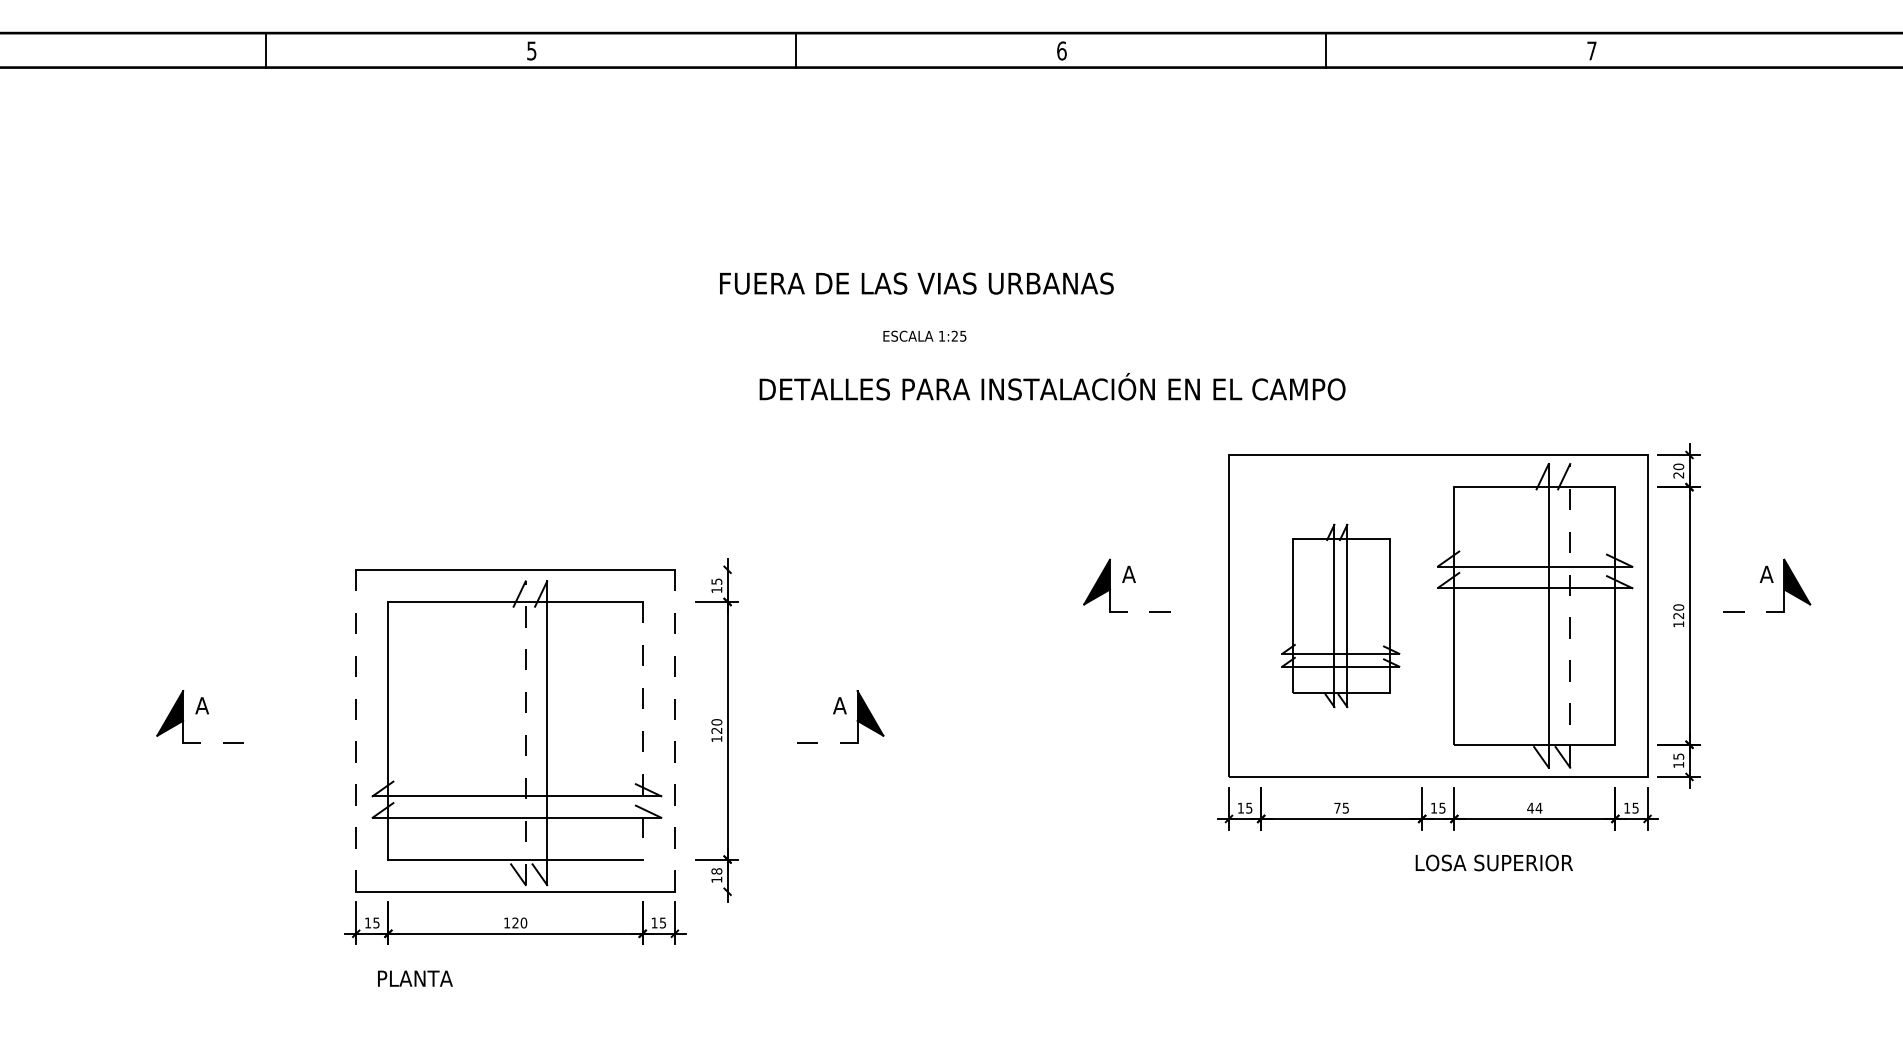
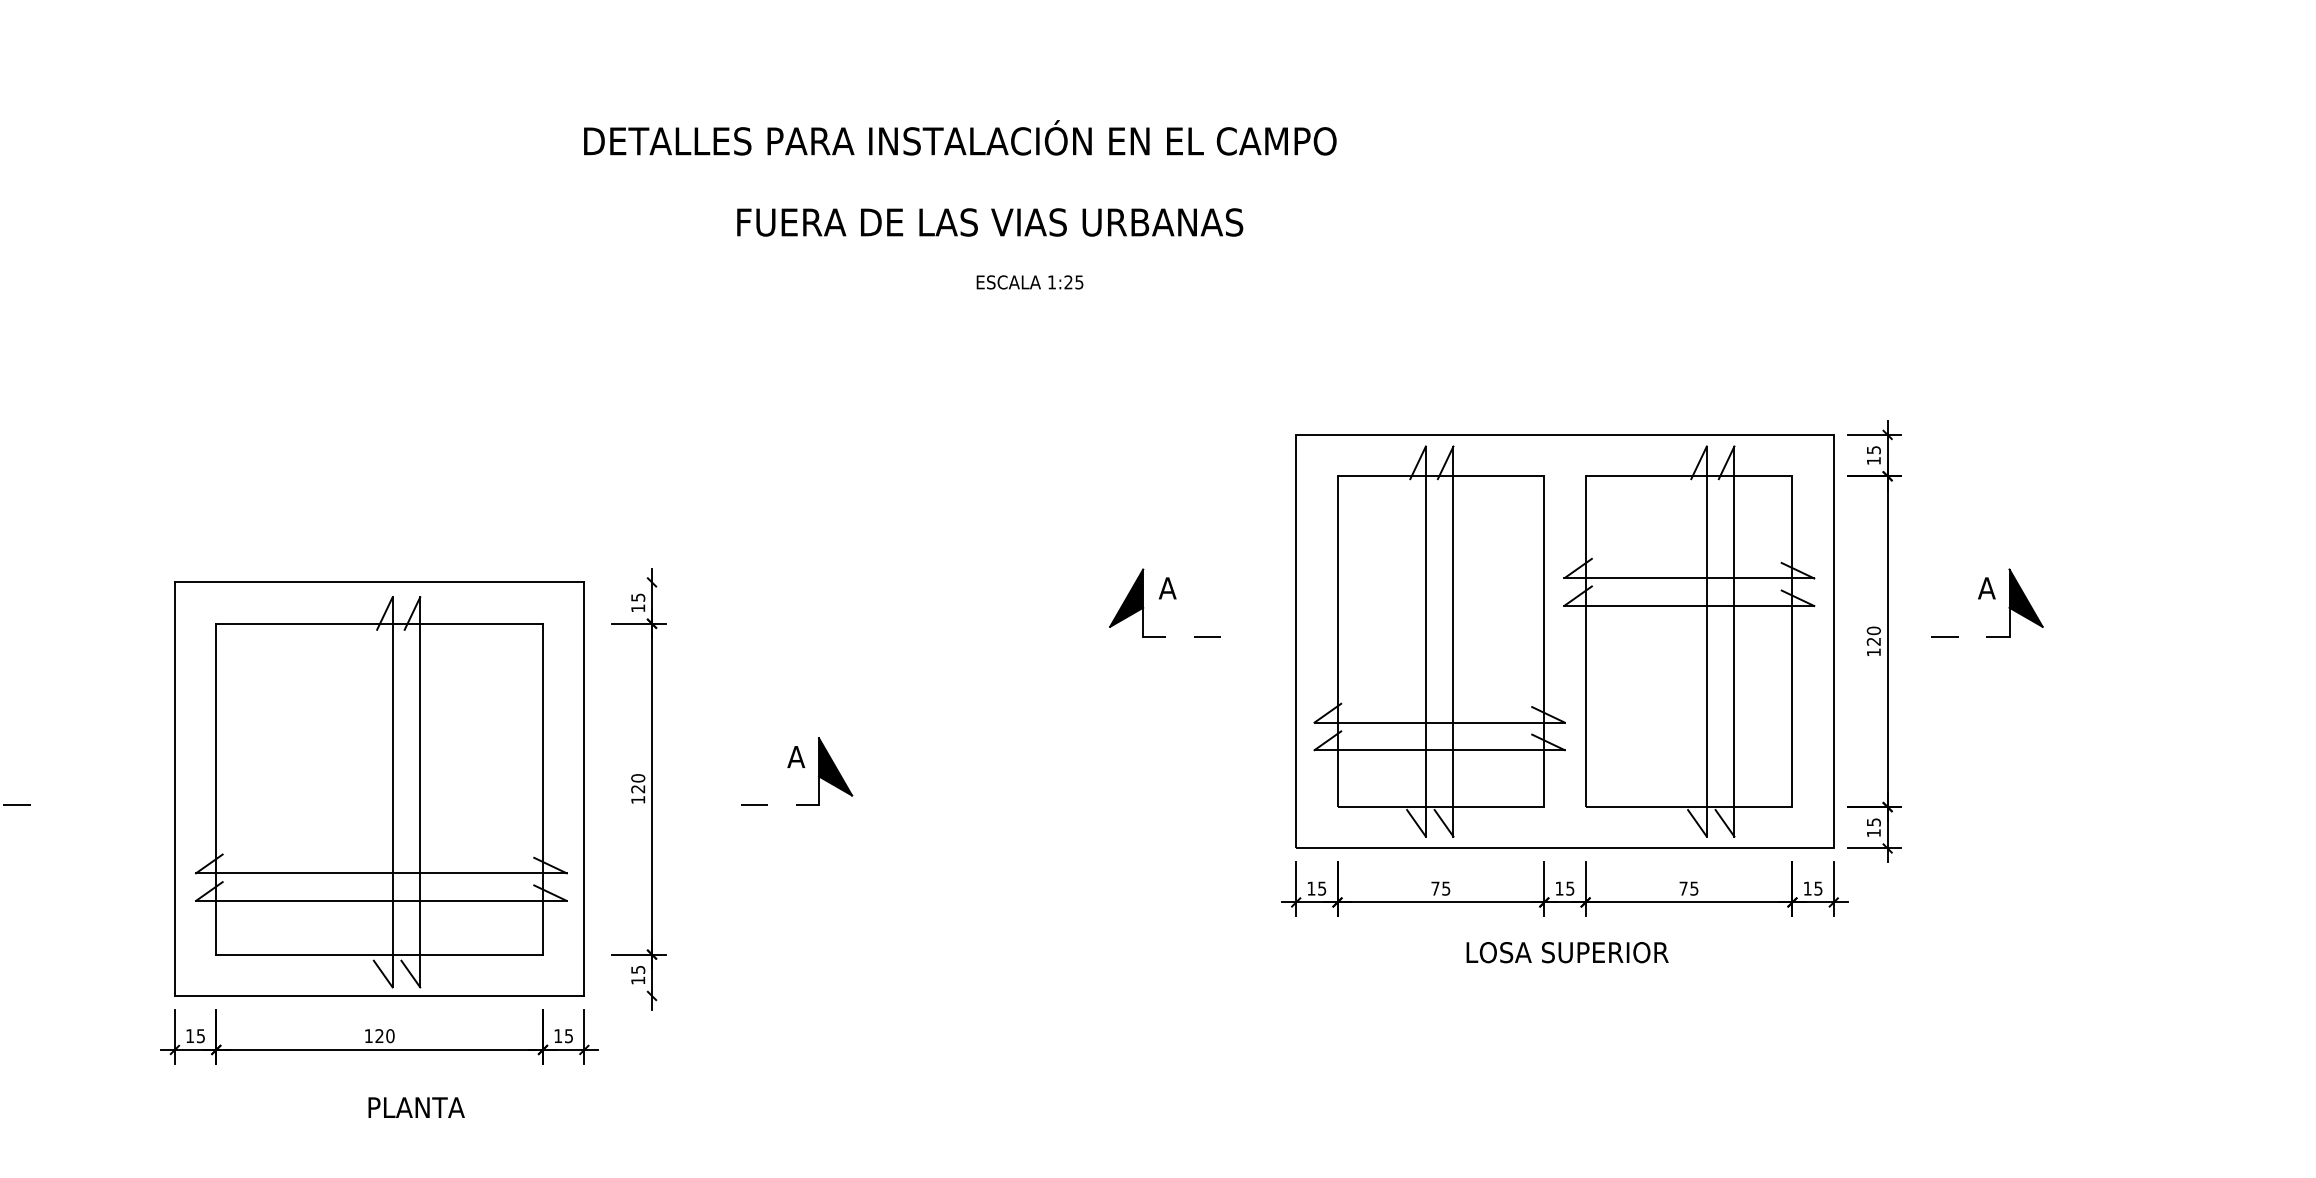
text: (916, 283) -> (989, 222), moved
text: (924, 335) -> (1029, 281), moved
text: (1052, 386) -> (960, 137), moved
text: (1678, 470) -> (1873, 454), 20 -> 15
part: (1340, 615) -> (1439, 641), size x1.67
line: (1570, 615) -> (1734, 641), dashed -> solid
line: (356, 730) -> (175, 788), dashed -> solid
line: (642, 730) -> (542, 788), dashed -> solid
line: (674, 730) -> (583, 788), dashed -> solid
line: (525, 733) -> (392, 792), dashed -> solid
text: (1534, 807) -> (1688, 887), 44 -> 75
text: (1493, 862) -> (1566, 951), moved
text: (716, 871) -> (637, 969), 18 -> 15
text: (415, 978) -> (416, 1107), moved

